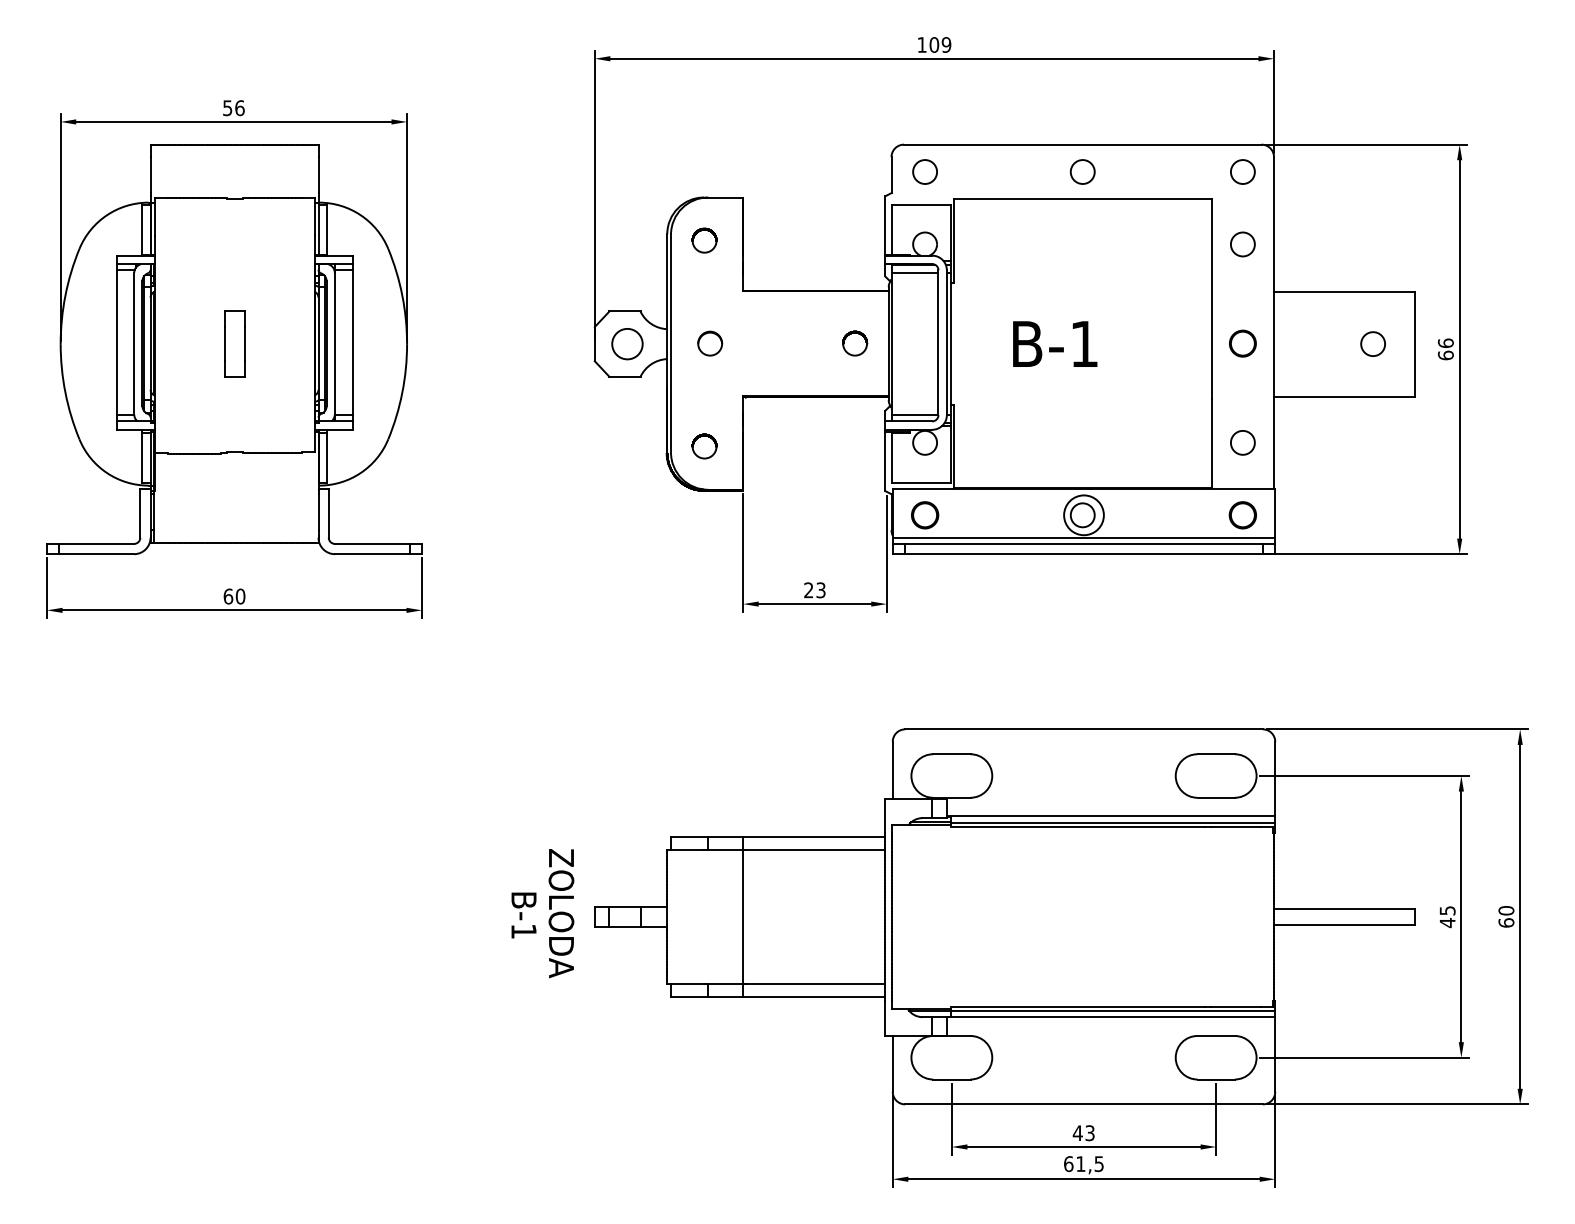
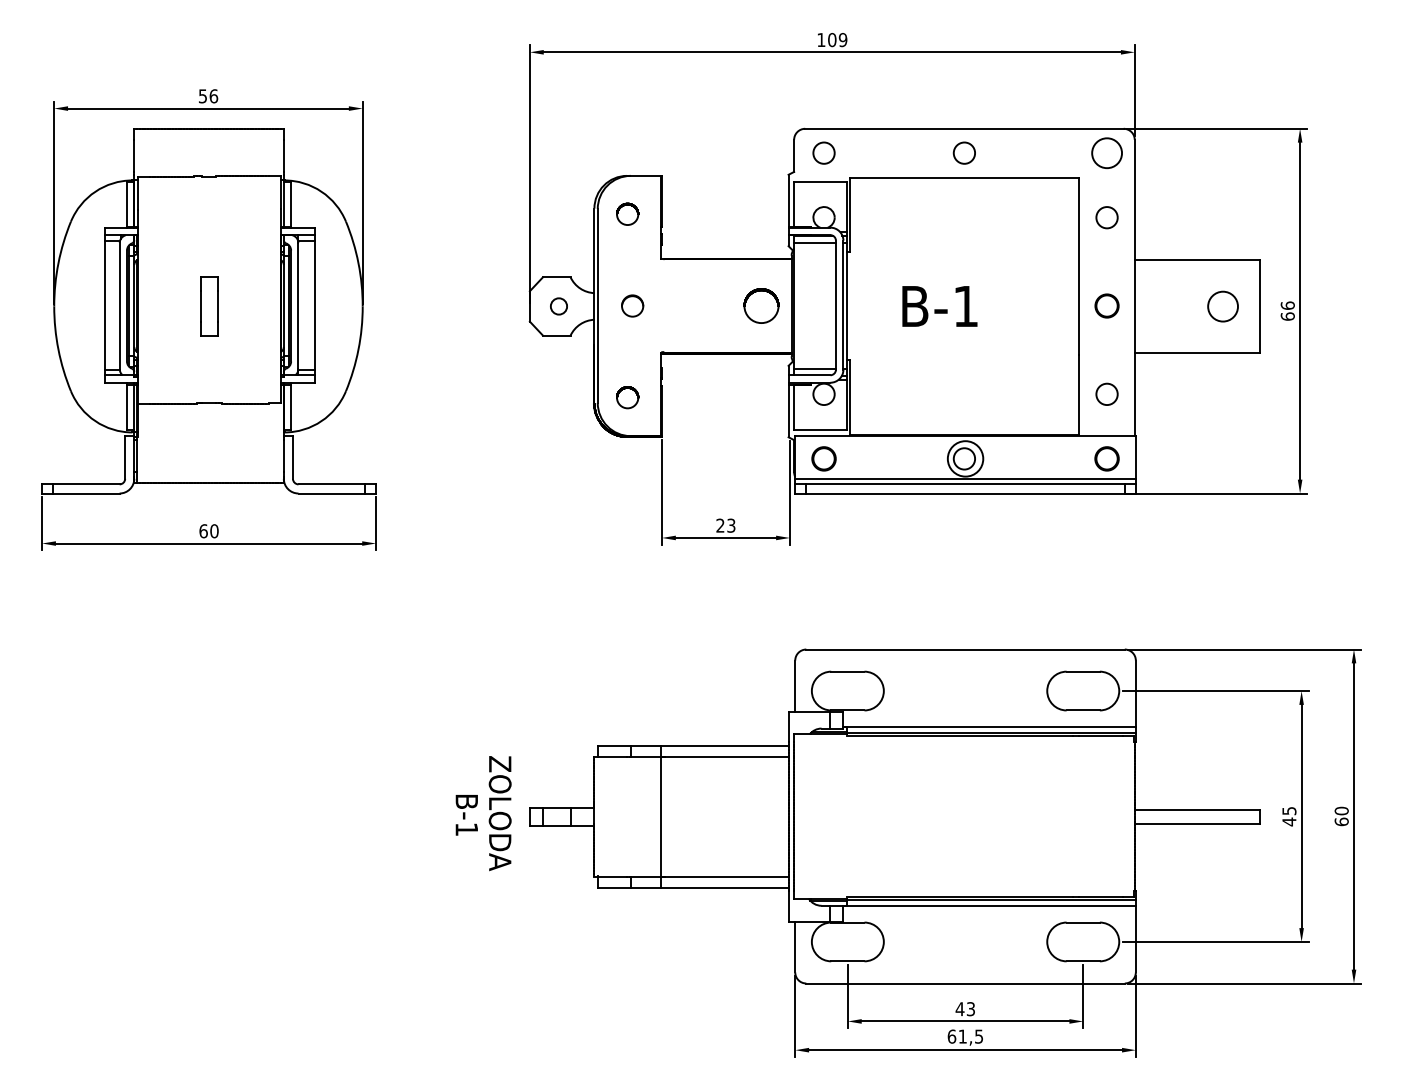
circle: (1242, 171) -> (1106, 152), size x1.4
circle: (854, 343) -> (761, 305), size x1.6
circle: (1372, 343) -> (1222, 305), size x1.4
circle: (626, 344) -> (558, 306), size x0.6

